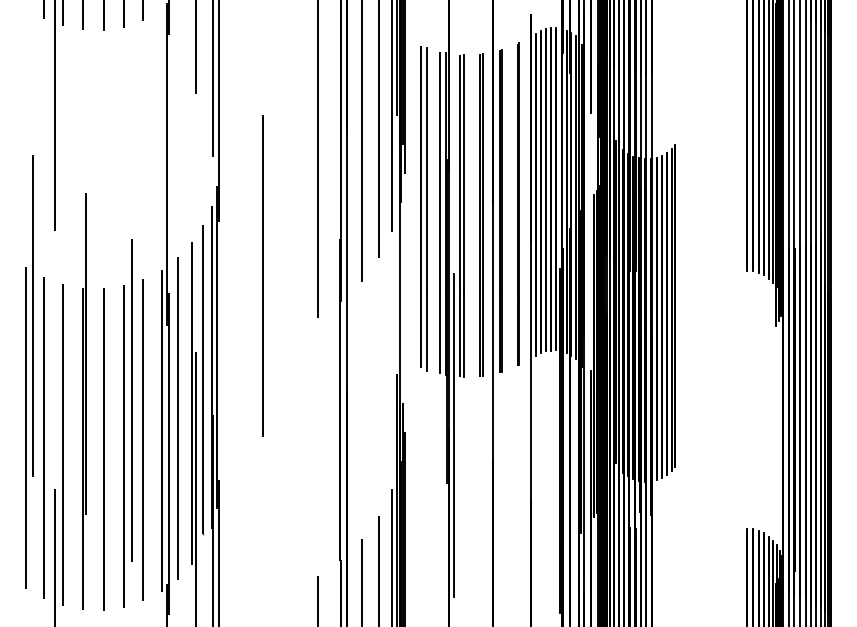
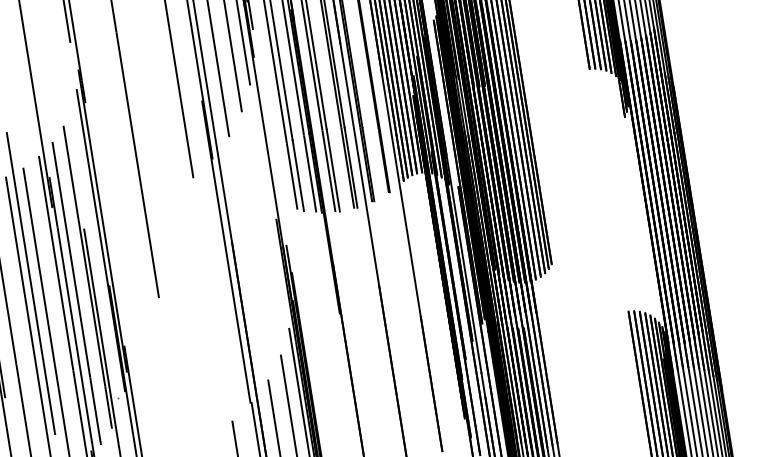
line: (203, 379) -> (94, 253), removed
line: (454, 435) -> (339, 267), removed

